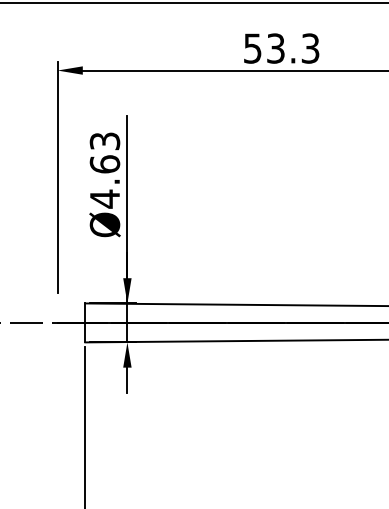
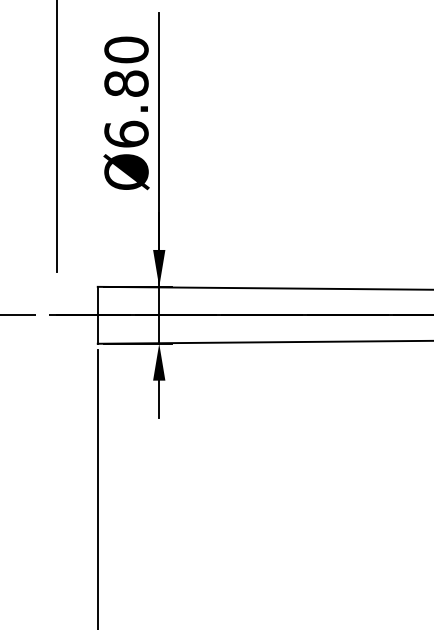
text: (104, 170) -> (125, 92), Ø4.63 -> Ø6.80

